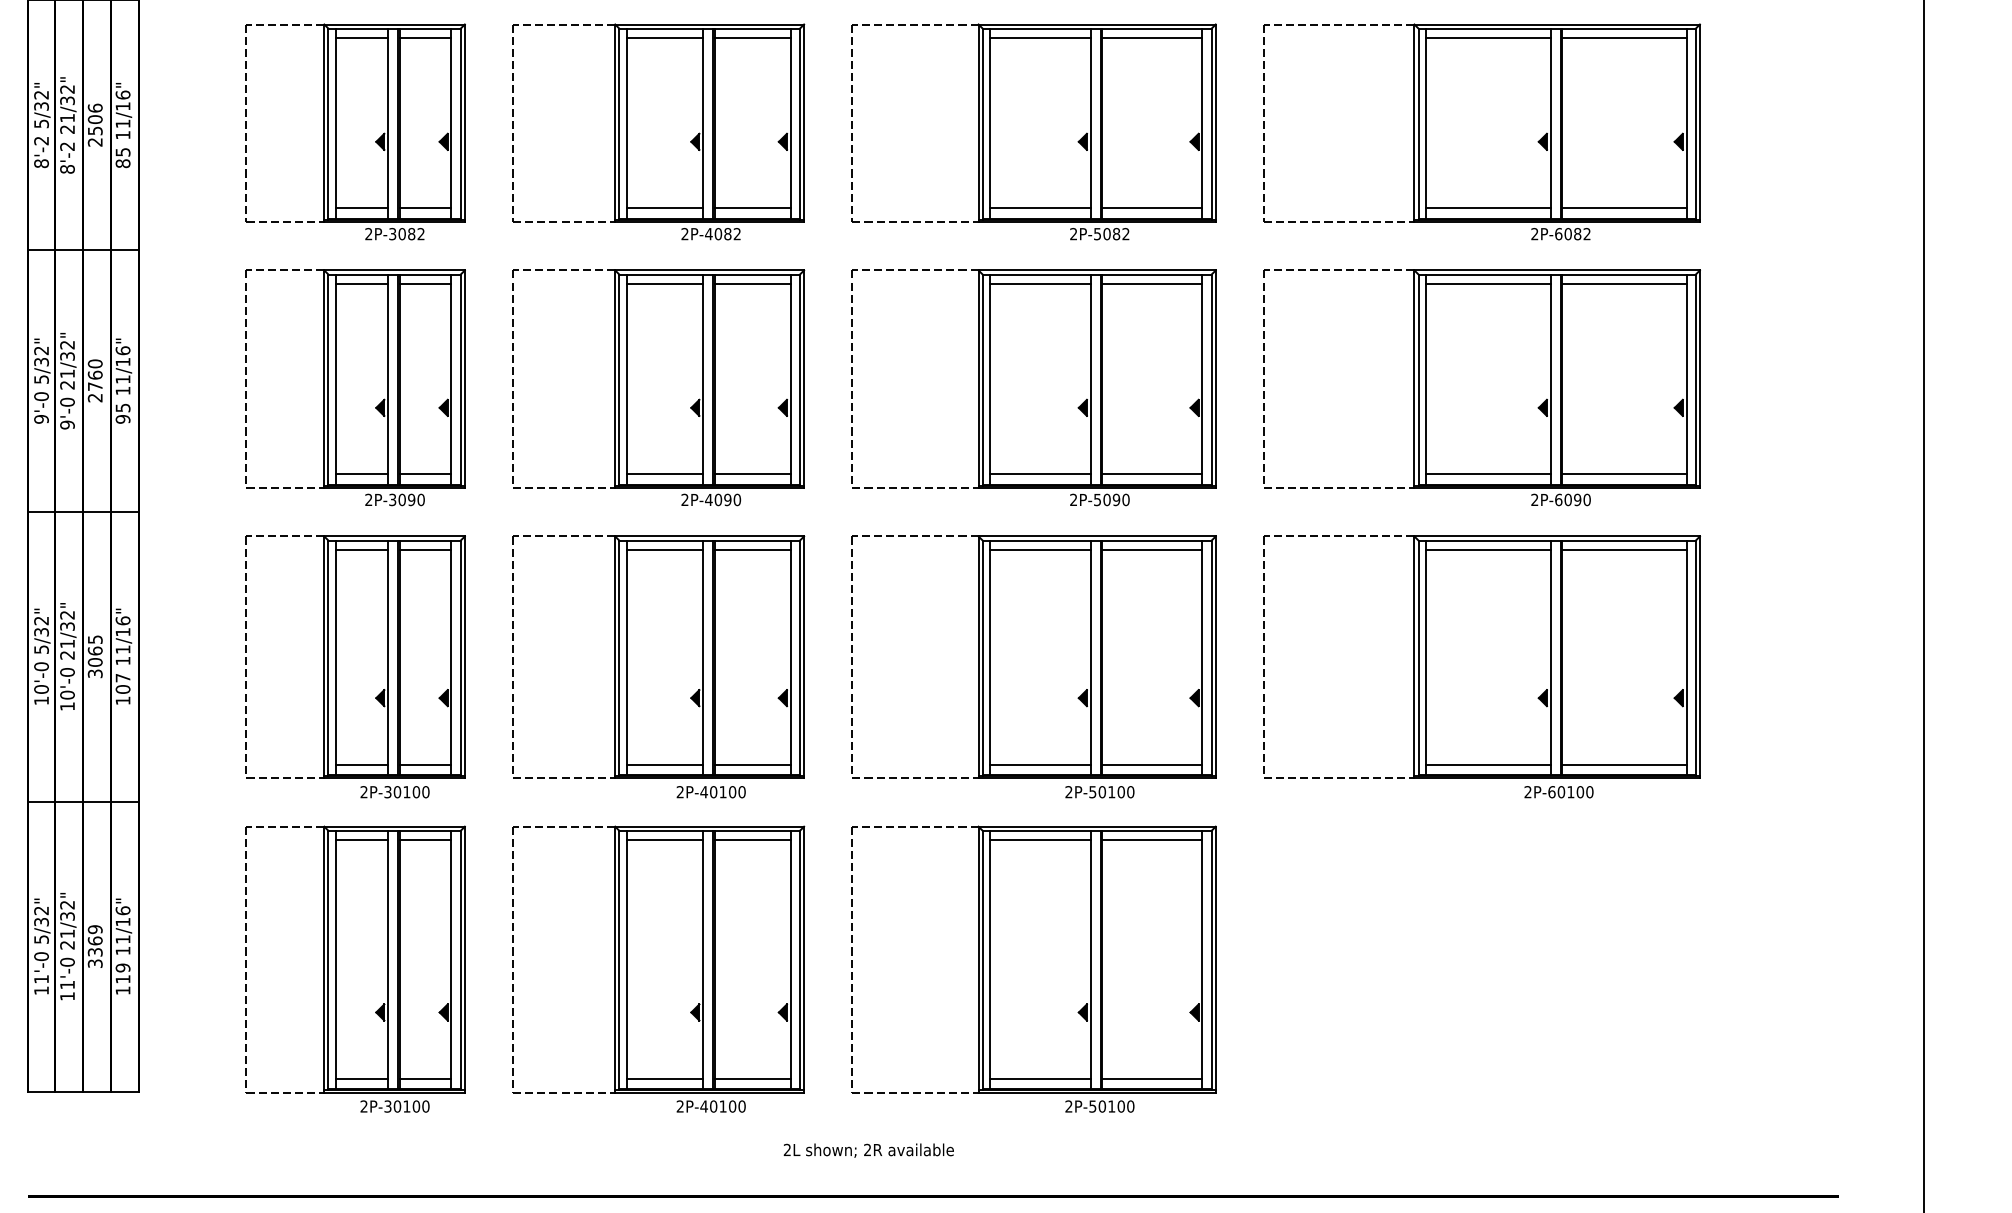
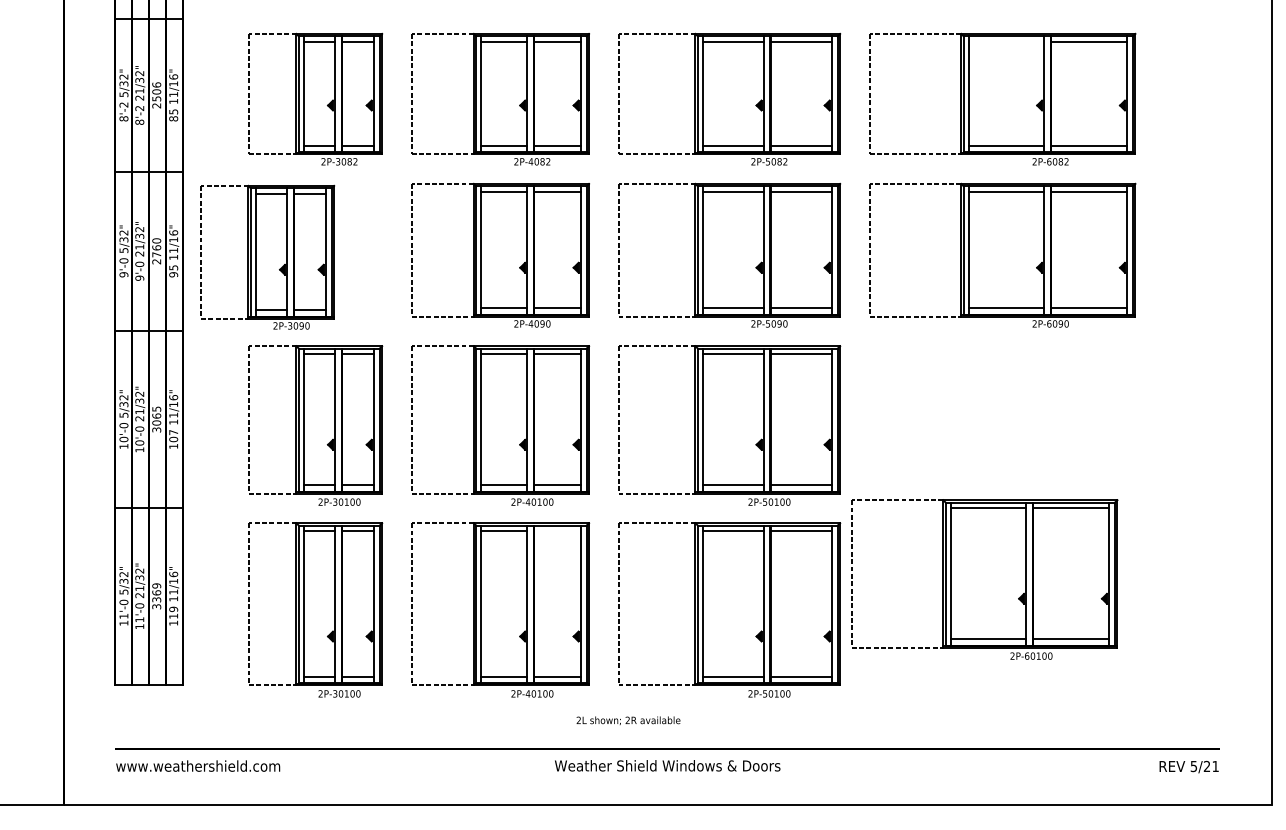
line: (1488, 38) -> (1006, 42), removed
part: (355, 386) -> (267, 256), moved
part: (1482, 666) -> (984, 579), moved
line: (752, 840) -> (557, 531), removed

